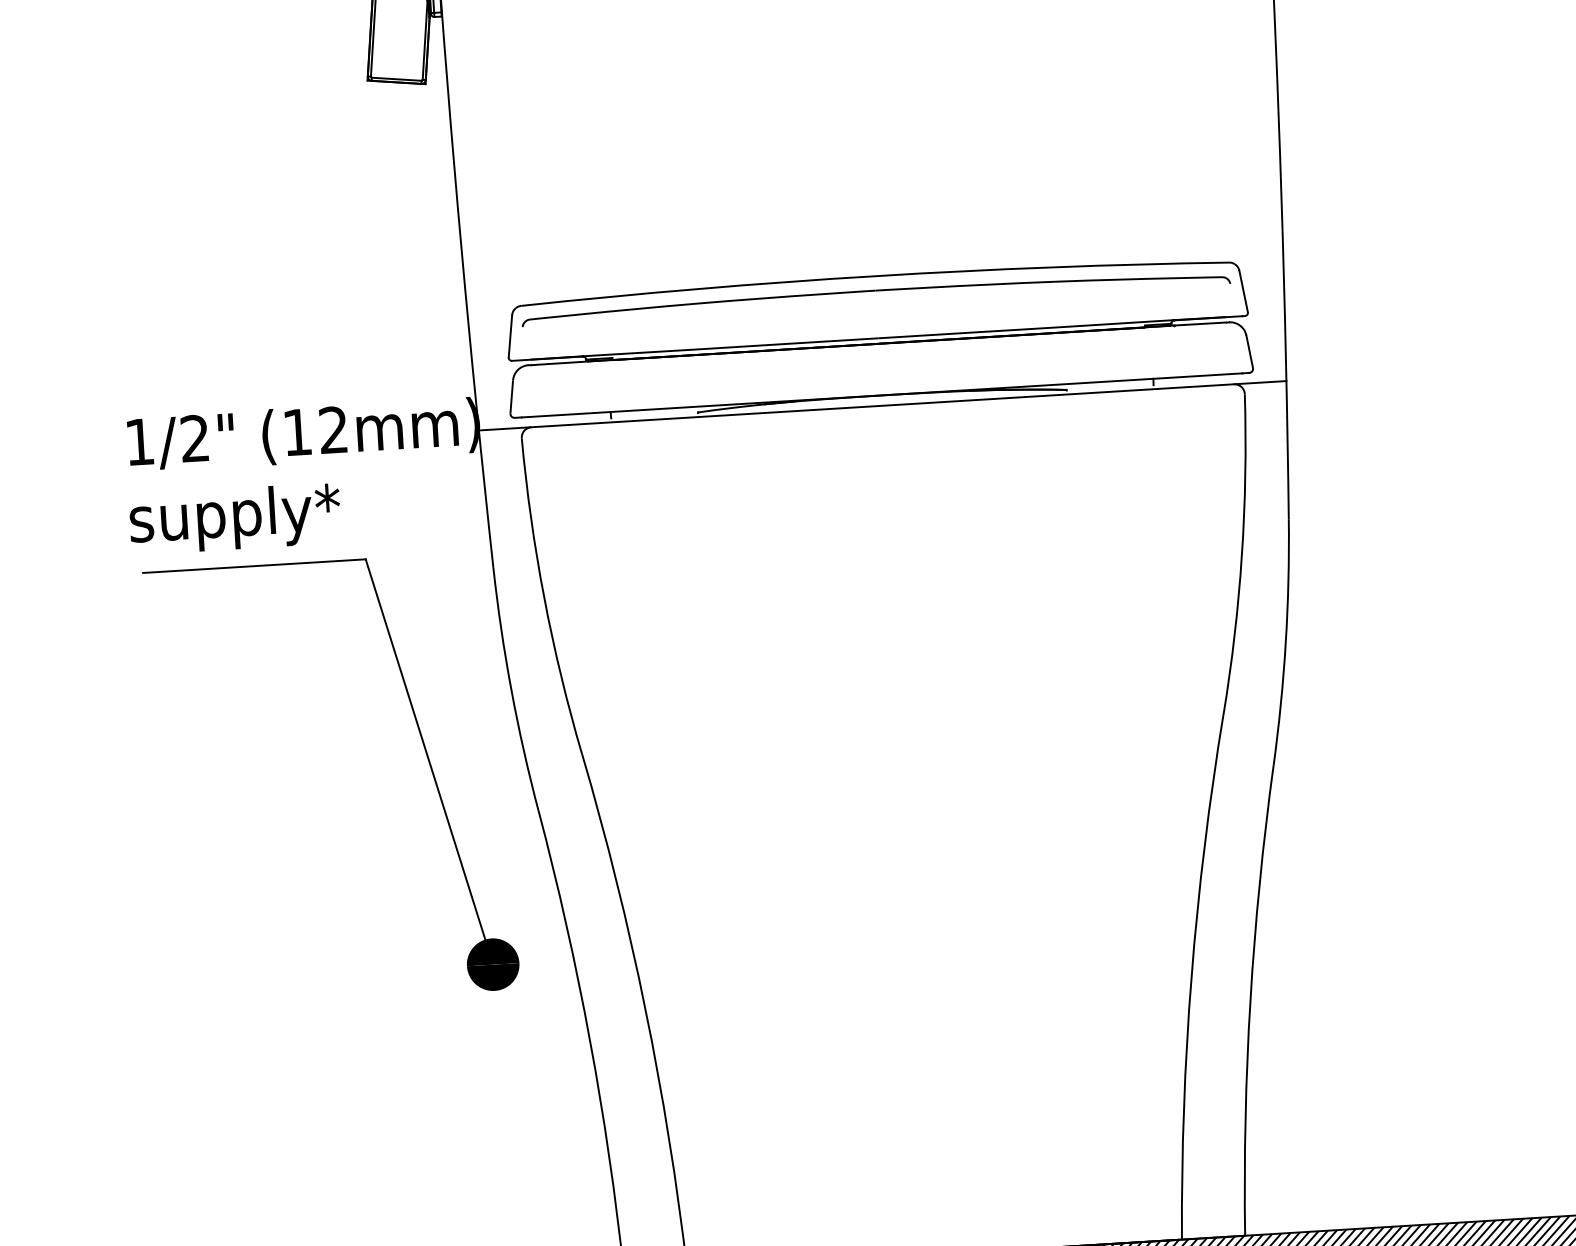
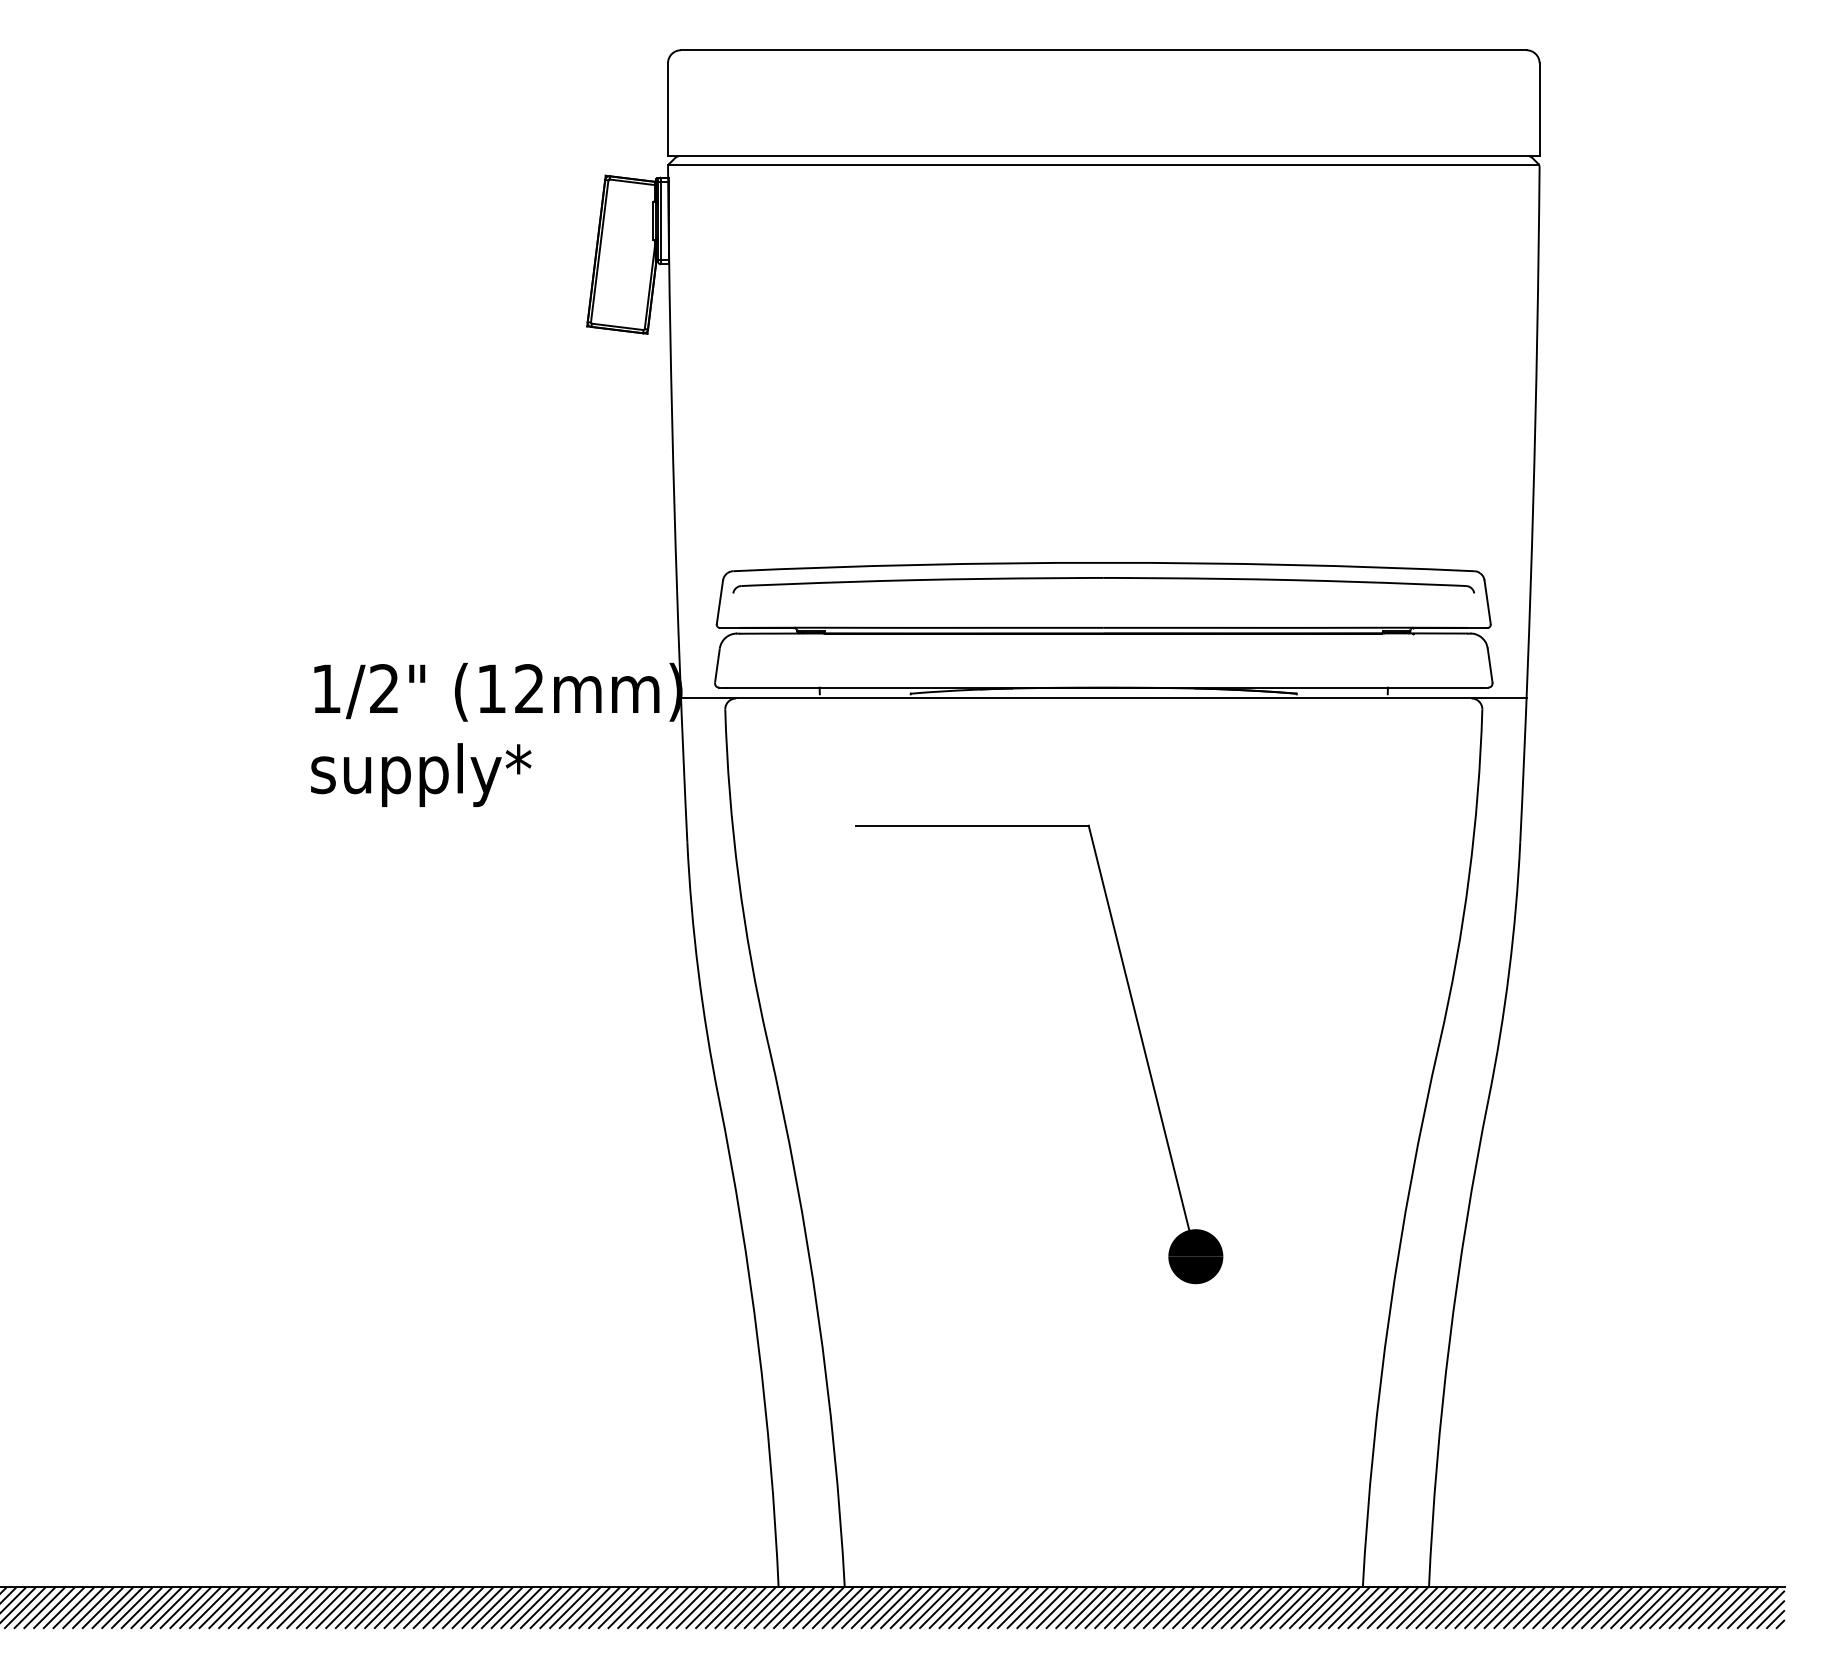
part: (425, 752) -> (1138, 1030), moved

